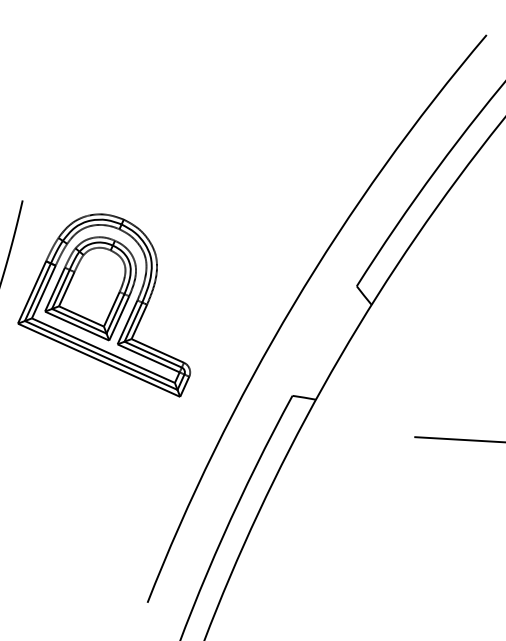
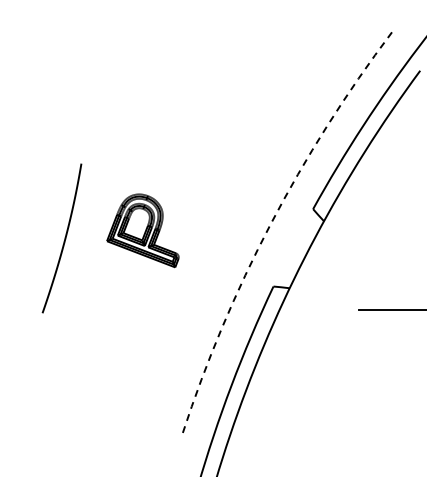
part: (106, 303) -> (142, 230), size x0.6
arc: (293, 305) -> (270, 224), solid -> dashed

